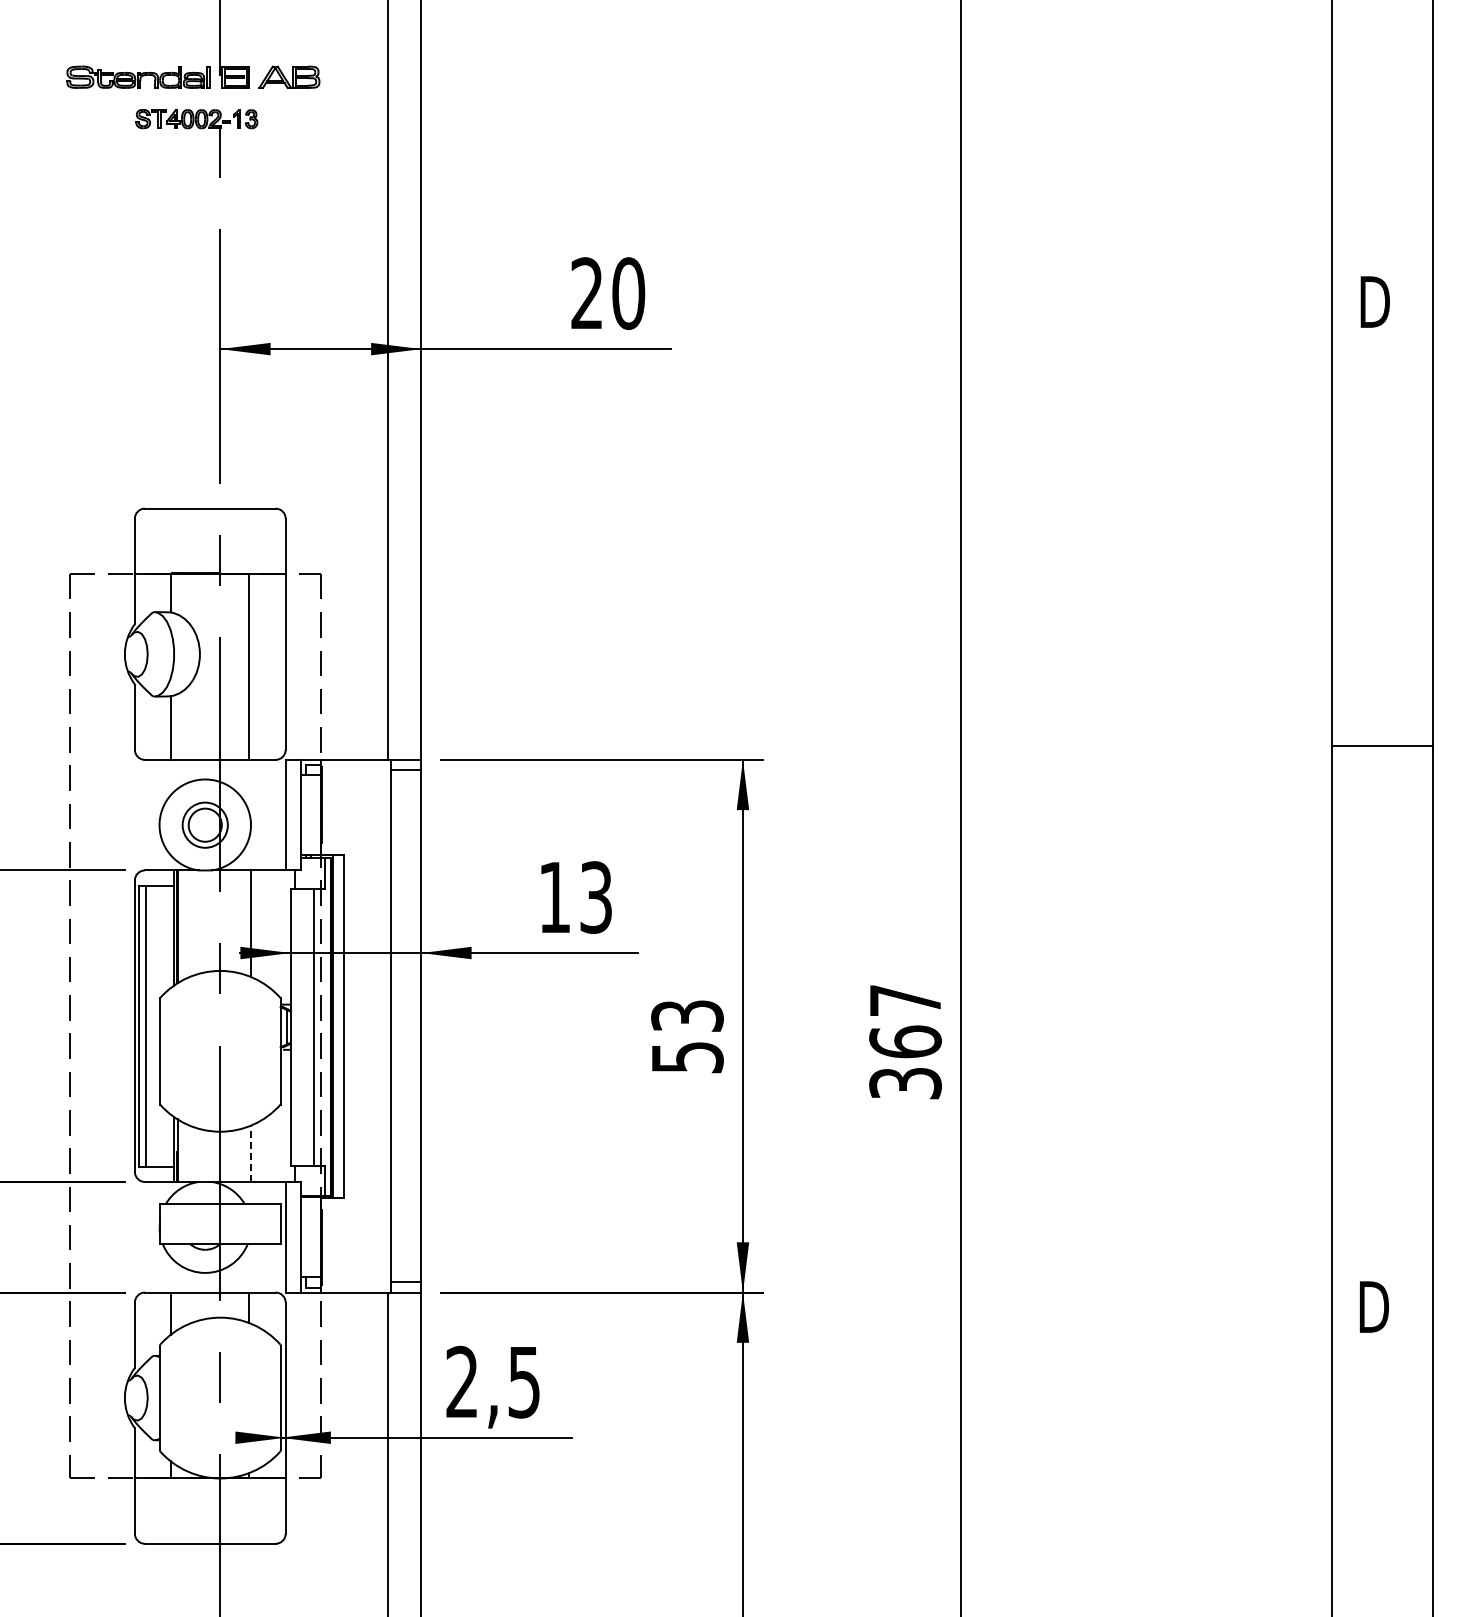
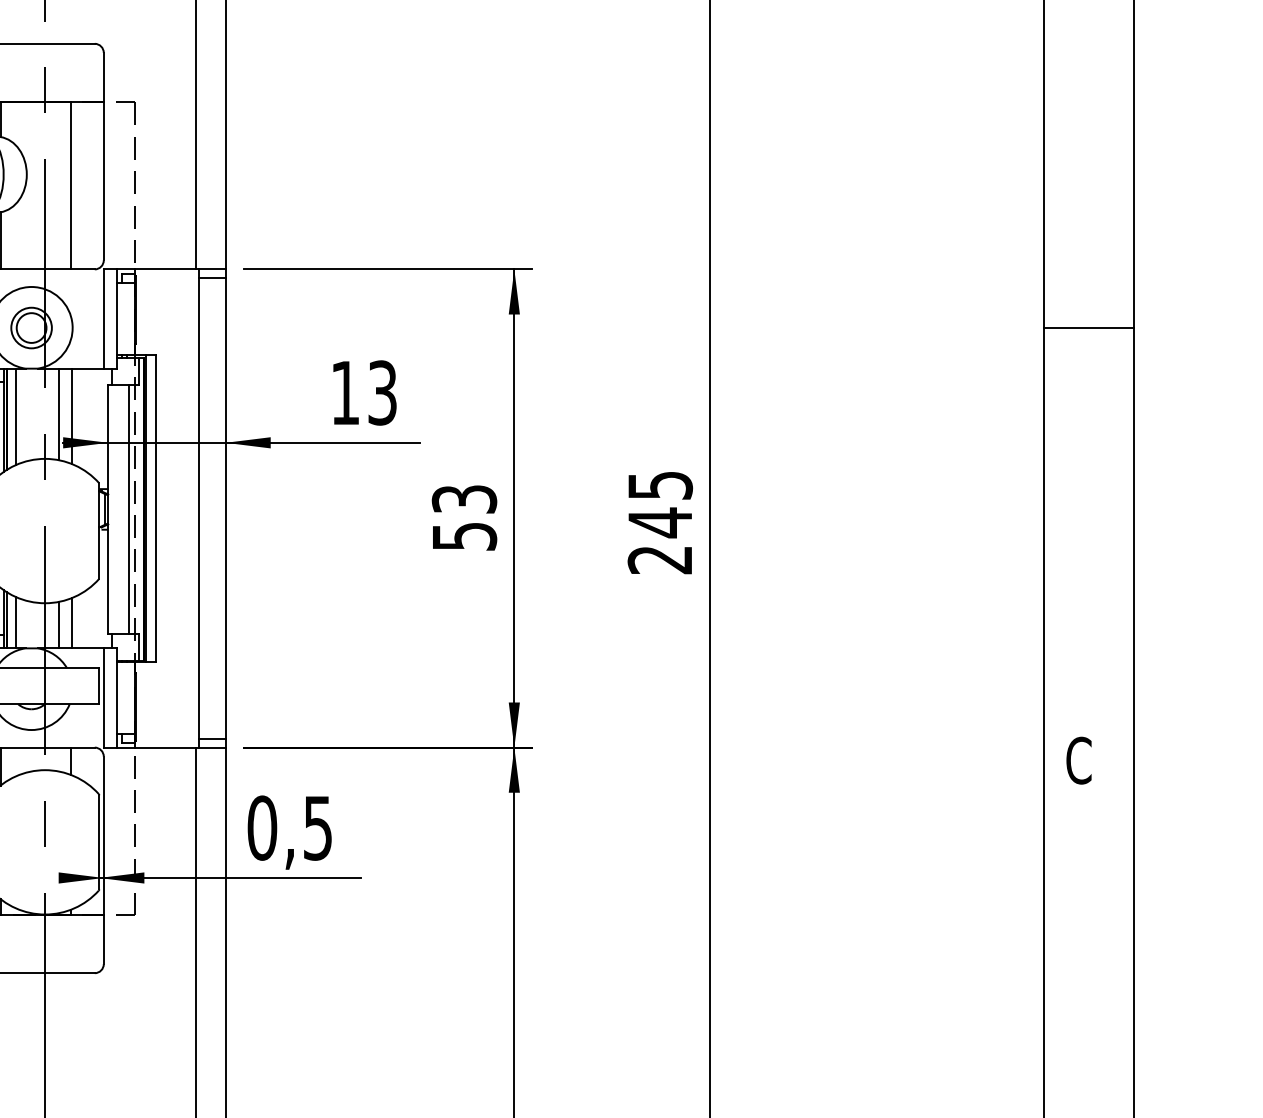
line: (1382, 746) -> (1088, 328), moved
line: (235, 921) -> (58, 414), added
line: (187, 923) -> (15, 416), added
text: (905, 1042) -> (660, 523), 367 -> 245
line: (187, 1152) -> (15, 621), added
line: (250, 1153) -> (72, 622), dashed -> solid
line: (235, 1155) -> (58, 624), added
text: (1373, 1306) -> (1080, 760), D -> C
text: (462, 1381) -> (262, 827), 2,5 -> 0,5

